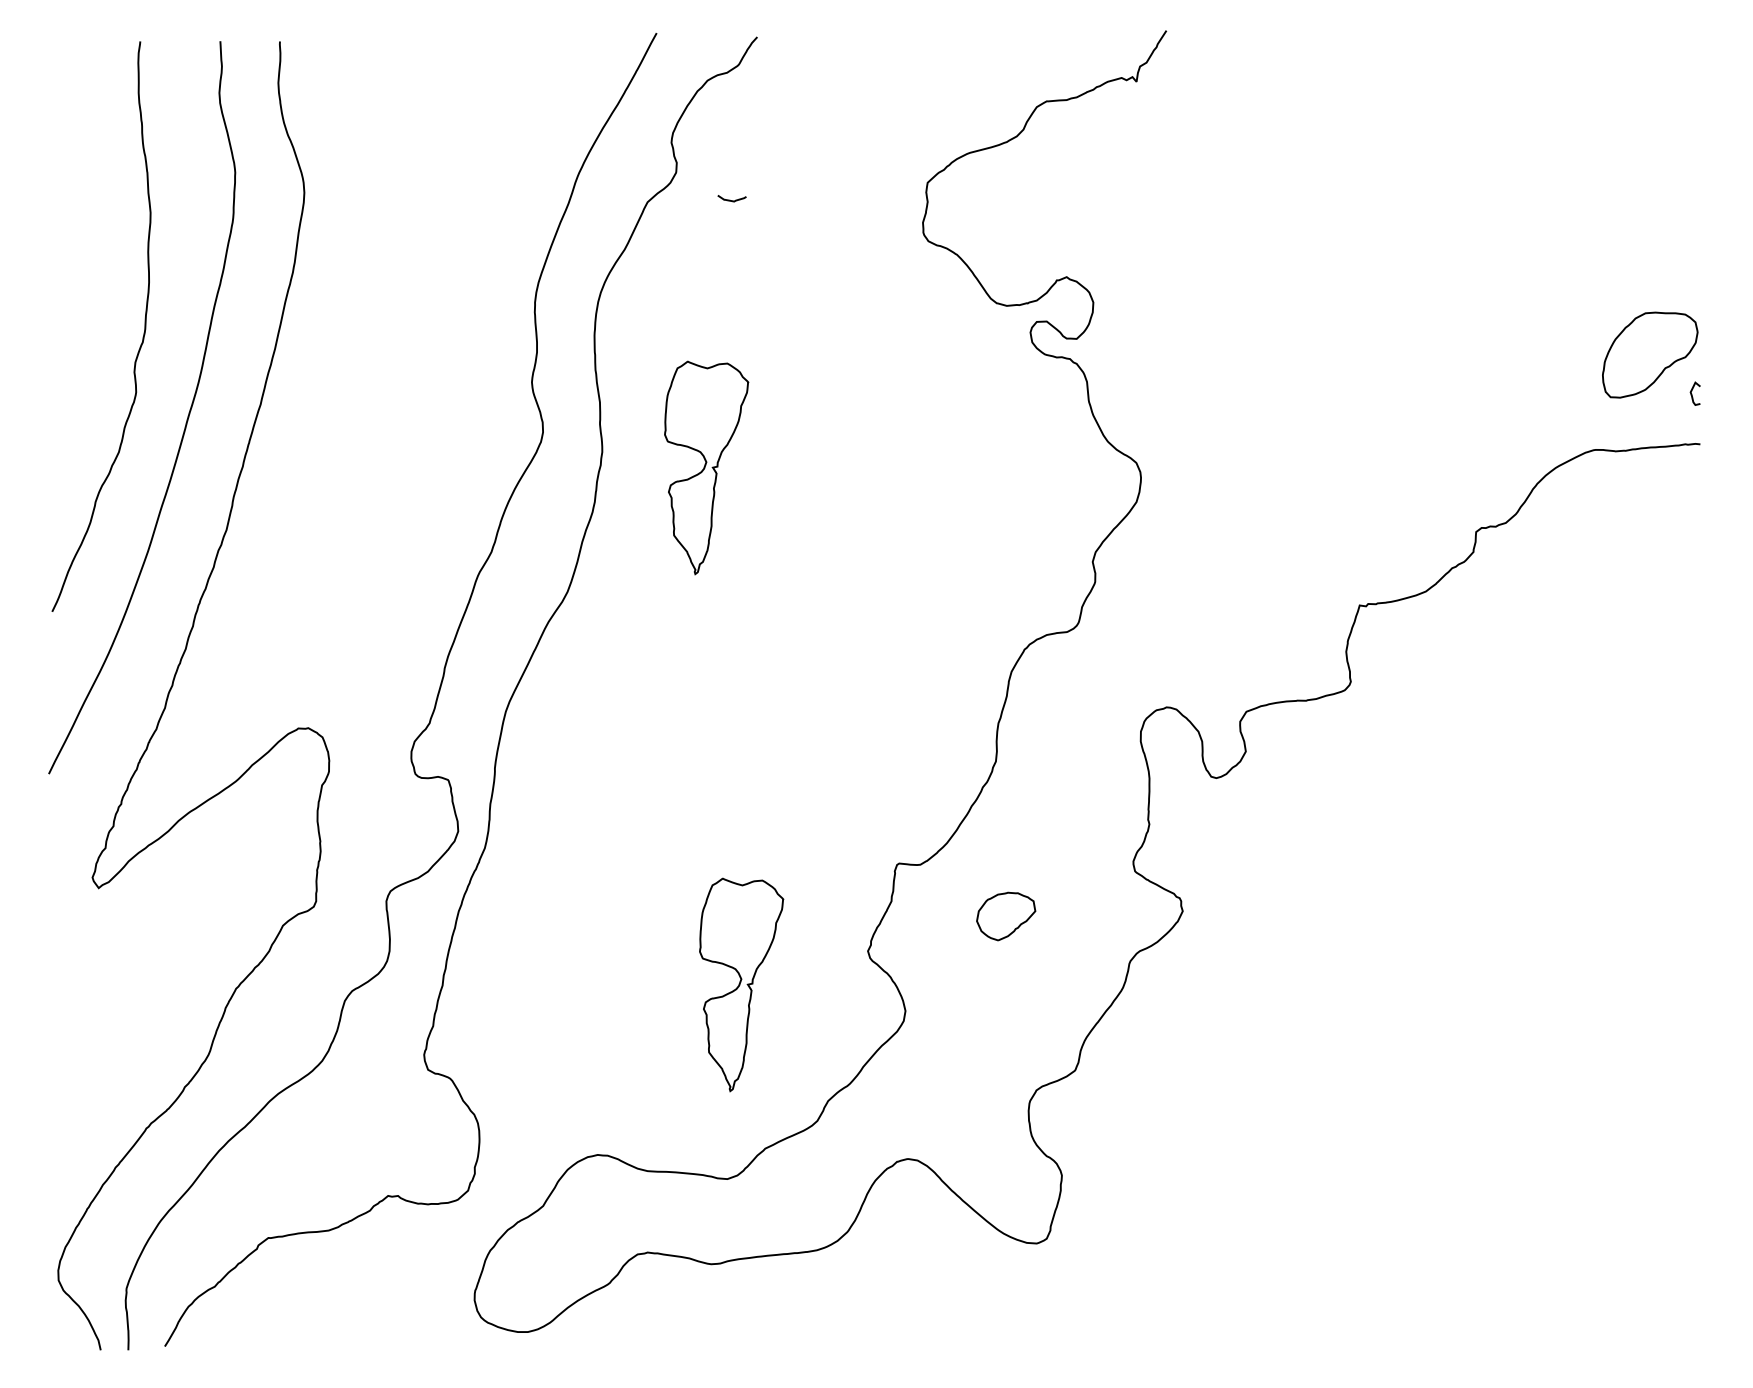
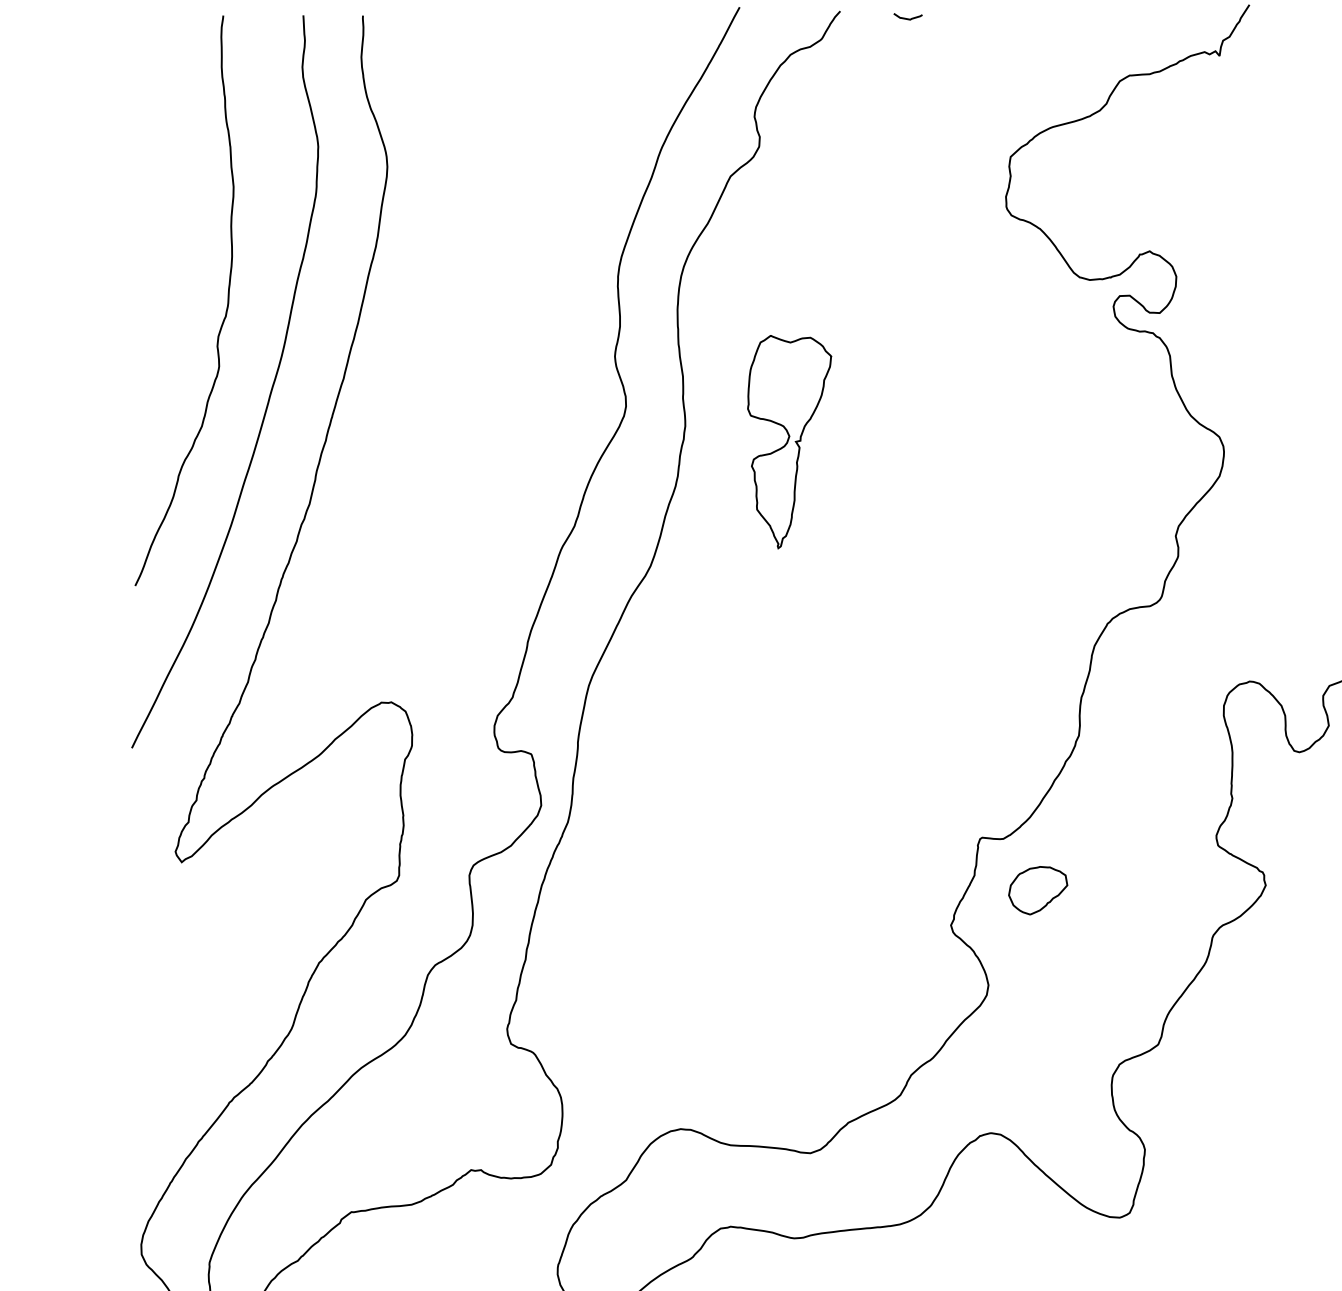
curve: (730, 199) -> (906, 17), moved
part: (1006, 916) -> (1038, 890), moved
part: (741, 984) -> (824, 958), removed

